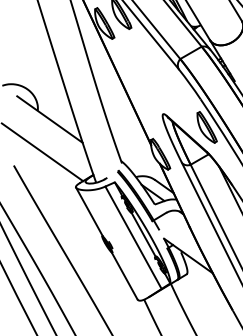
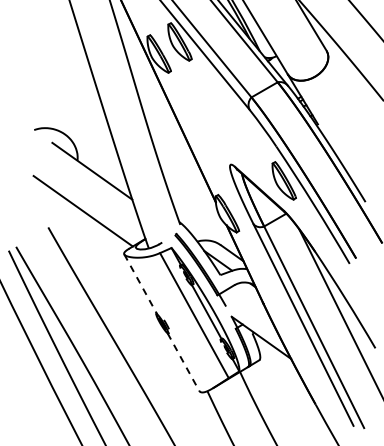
line: (89, 212) -> (140, 284), solid -> dashed
line: (124, 276) -> (183, 362), solid -> dashed

